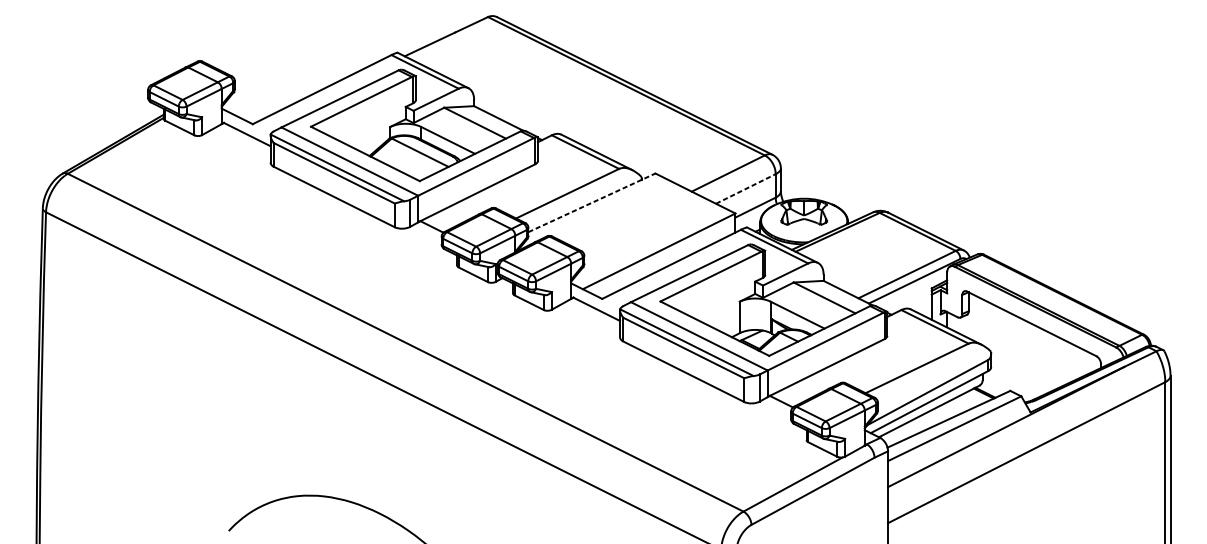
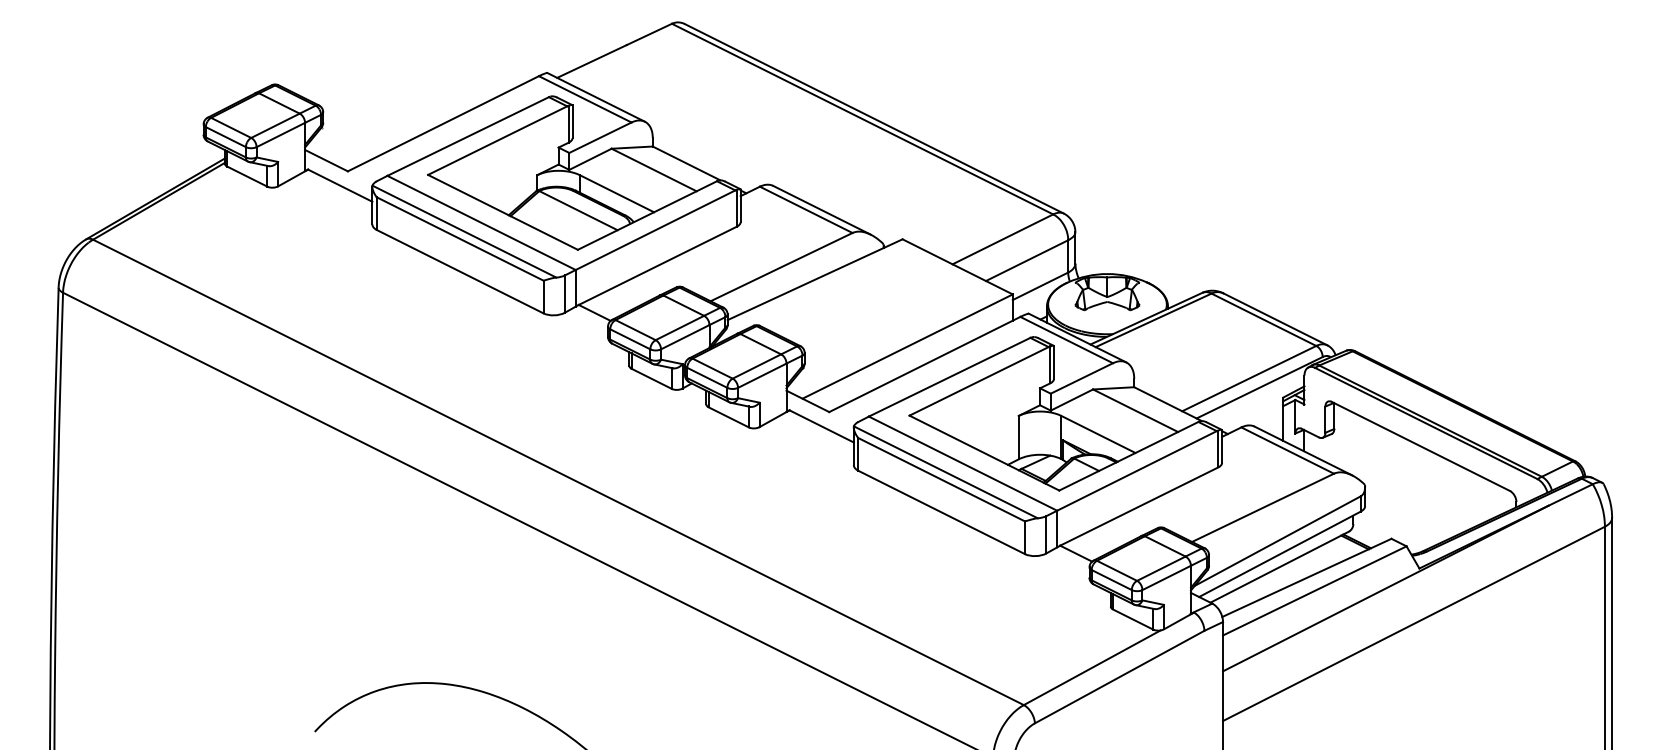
line: (746, 188) -> (1027, 260), dashed -> solid
line: (592, 202) -> (815, 279), dashed -> solid

